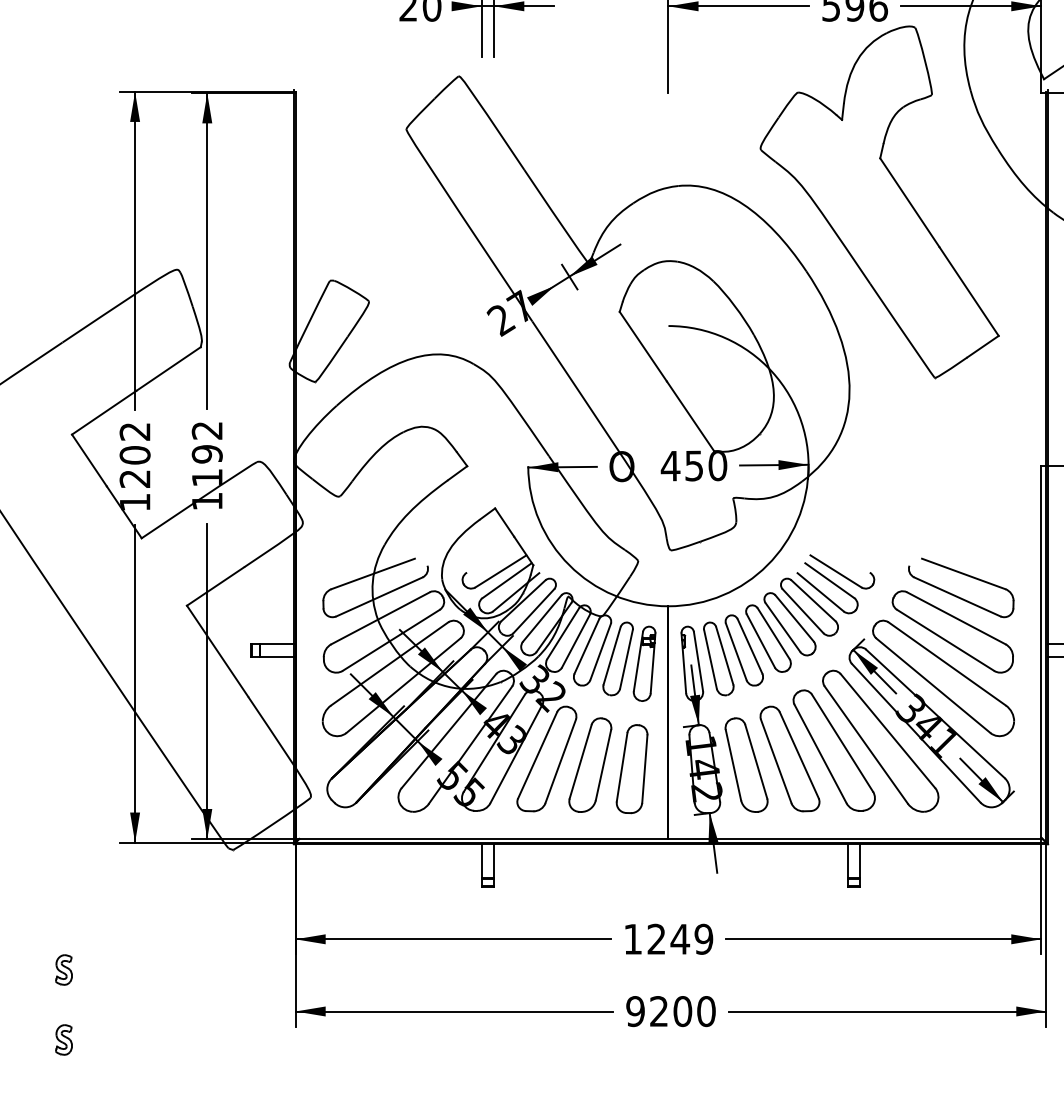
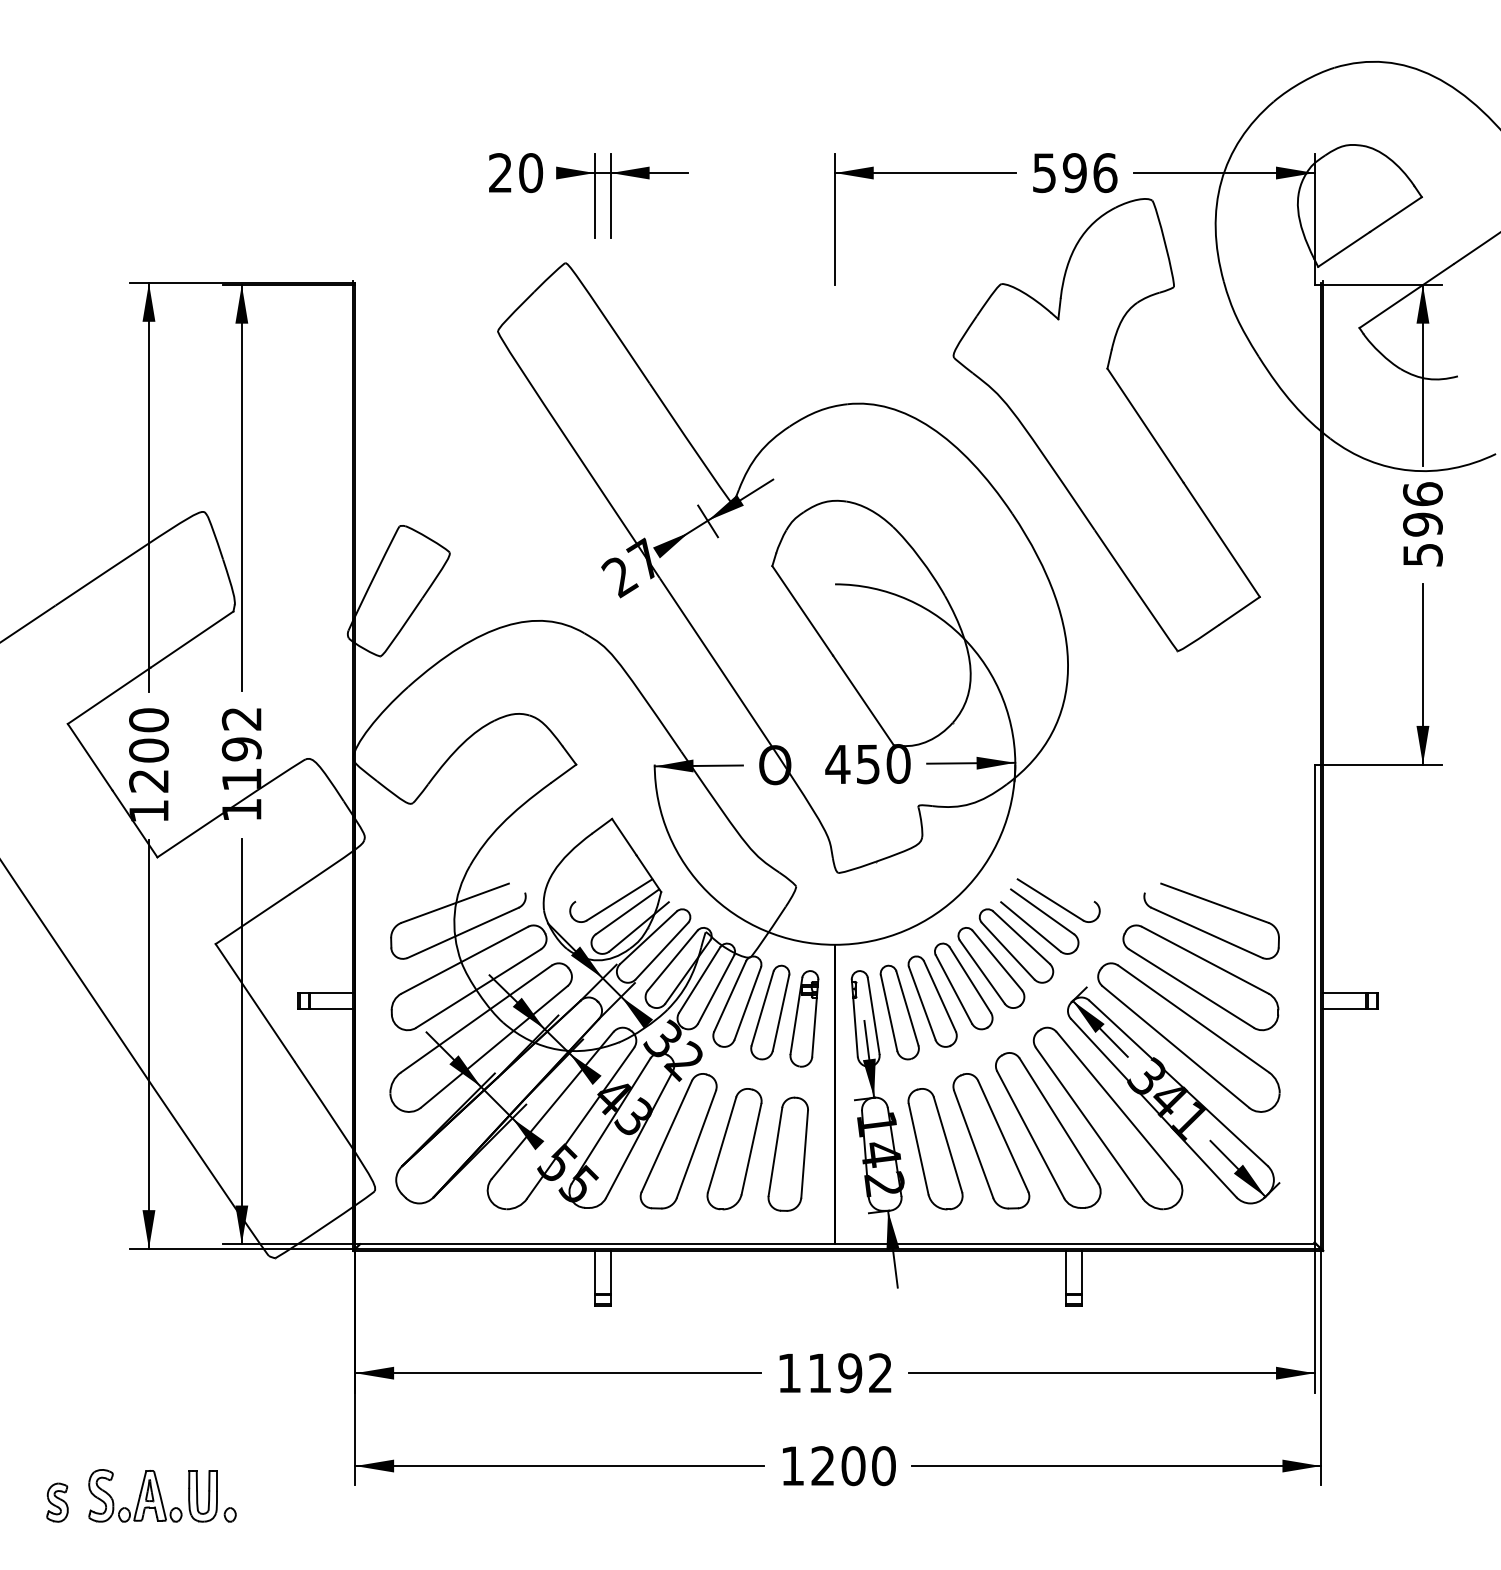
text: (134, 431) -> (148, 720), 1202 -> 1200
text: (680, 939) -> (850, 1373), 1249 -> 1192
part: (63, 969) -> (57, 1412), removed
text: (635, 1011) -> (792, 1466), 9200 -> 1200
part: (145, 1034) -> (162, 1495), added

